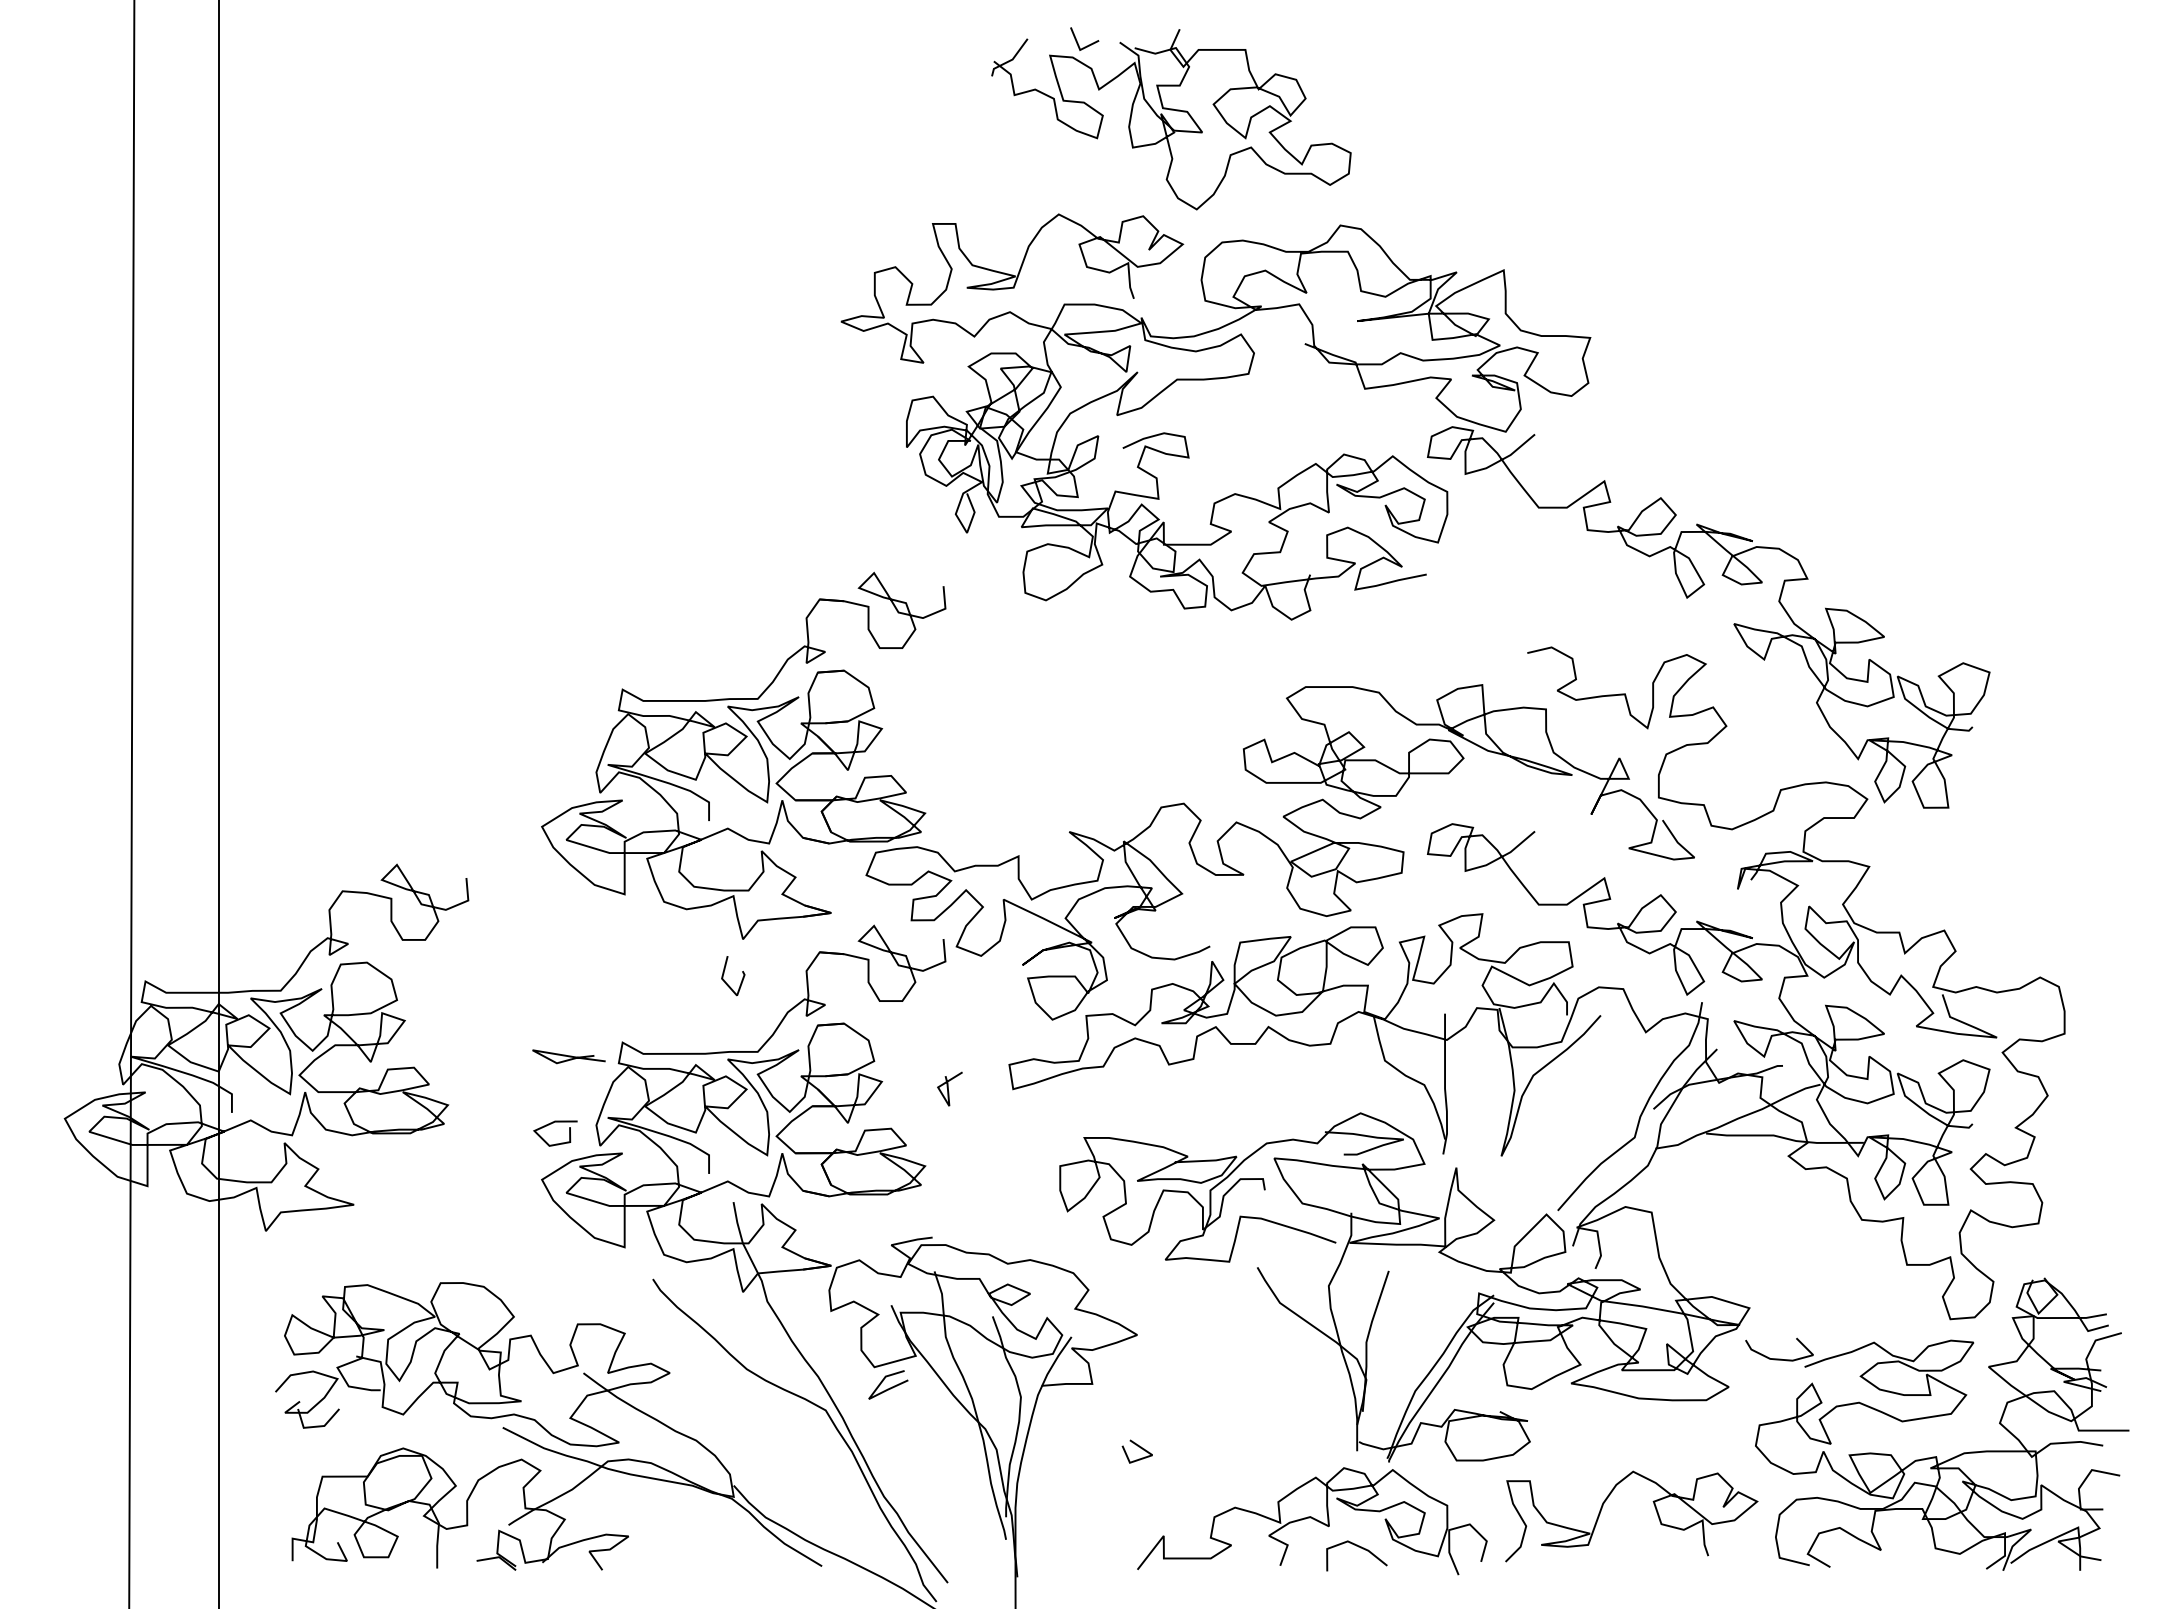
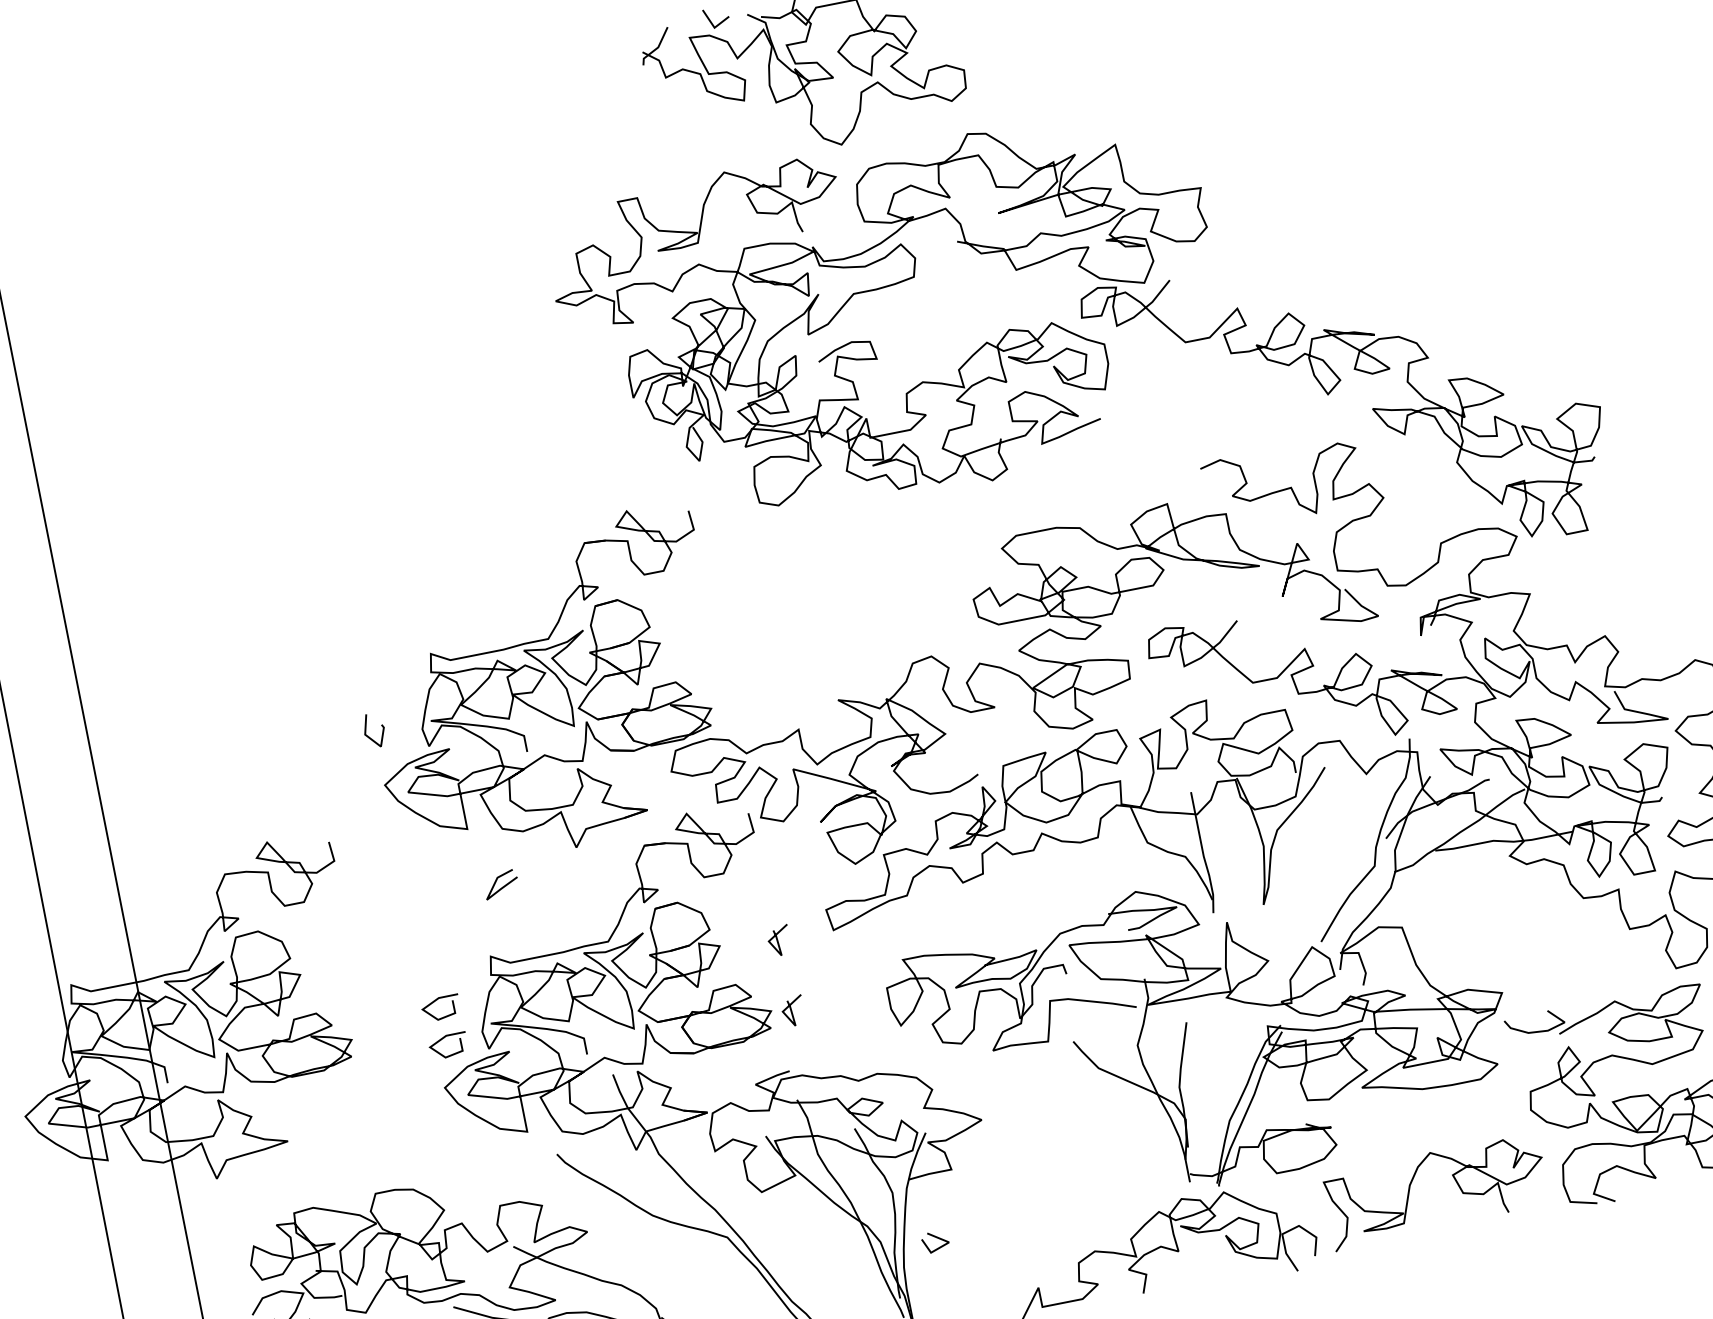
line: (741, 980) -> (382, 732), moved
curve: (568, 1056) -> (446, 977), removed
curve: (551, 1080) -> (436, 1001), added
line: (948, 1170) -> (791, 1010), added
line: (889, 1387) -> (502, 886), moved
line: (1139, 1447) -> (936, 1238), moved
line: (1360, 1548) -> (1209, 1265), removed

